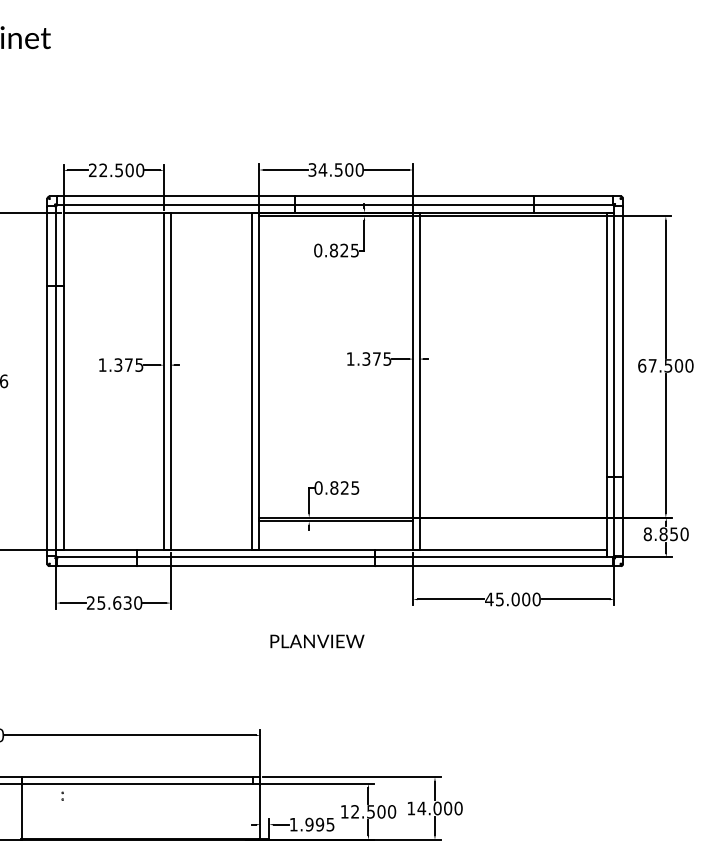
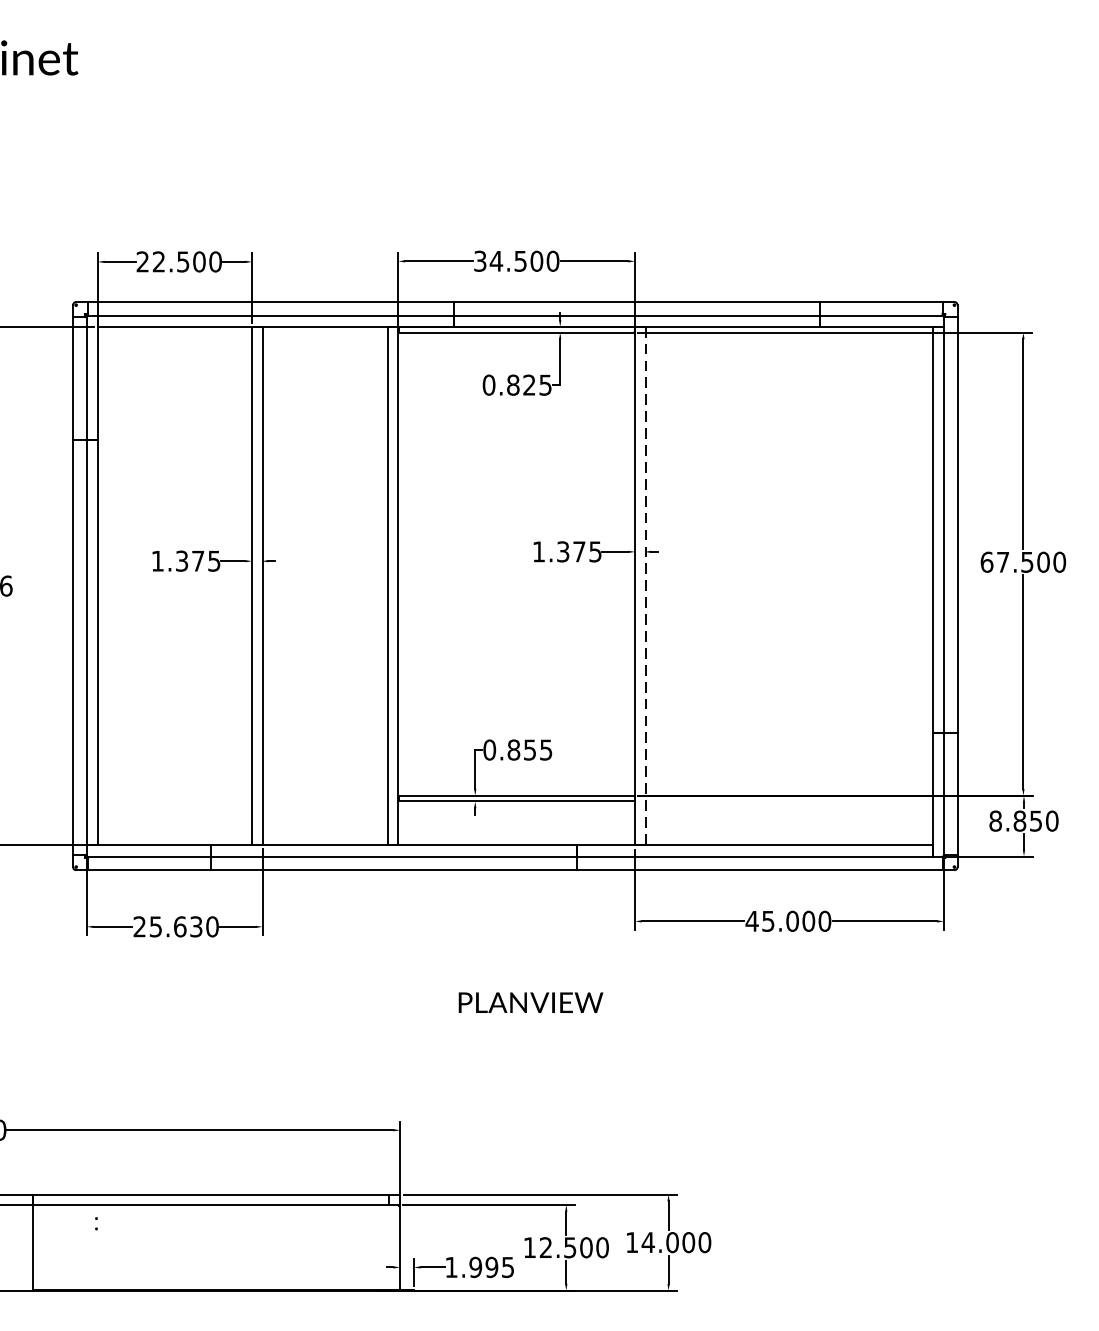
line: (419, 381) -> (644, 586), solid -> dashed
text: (344, 487) -> (529, 749), 0.825 -> 0.855
text: (317, 641) -> (531, 1002), moved

